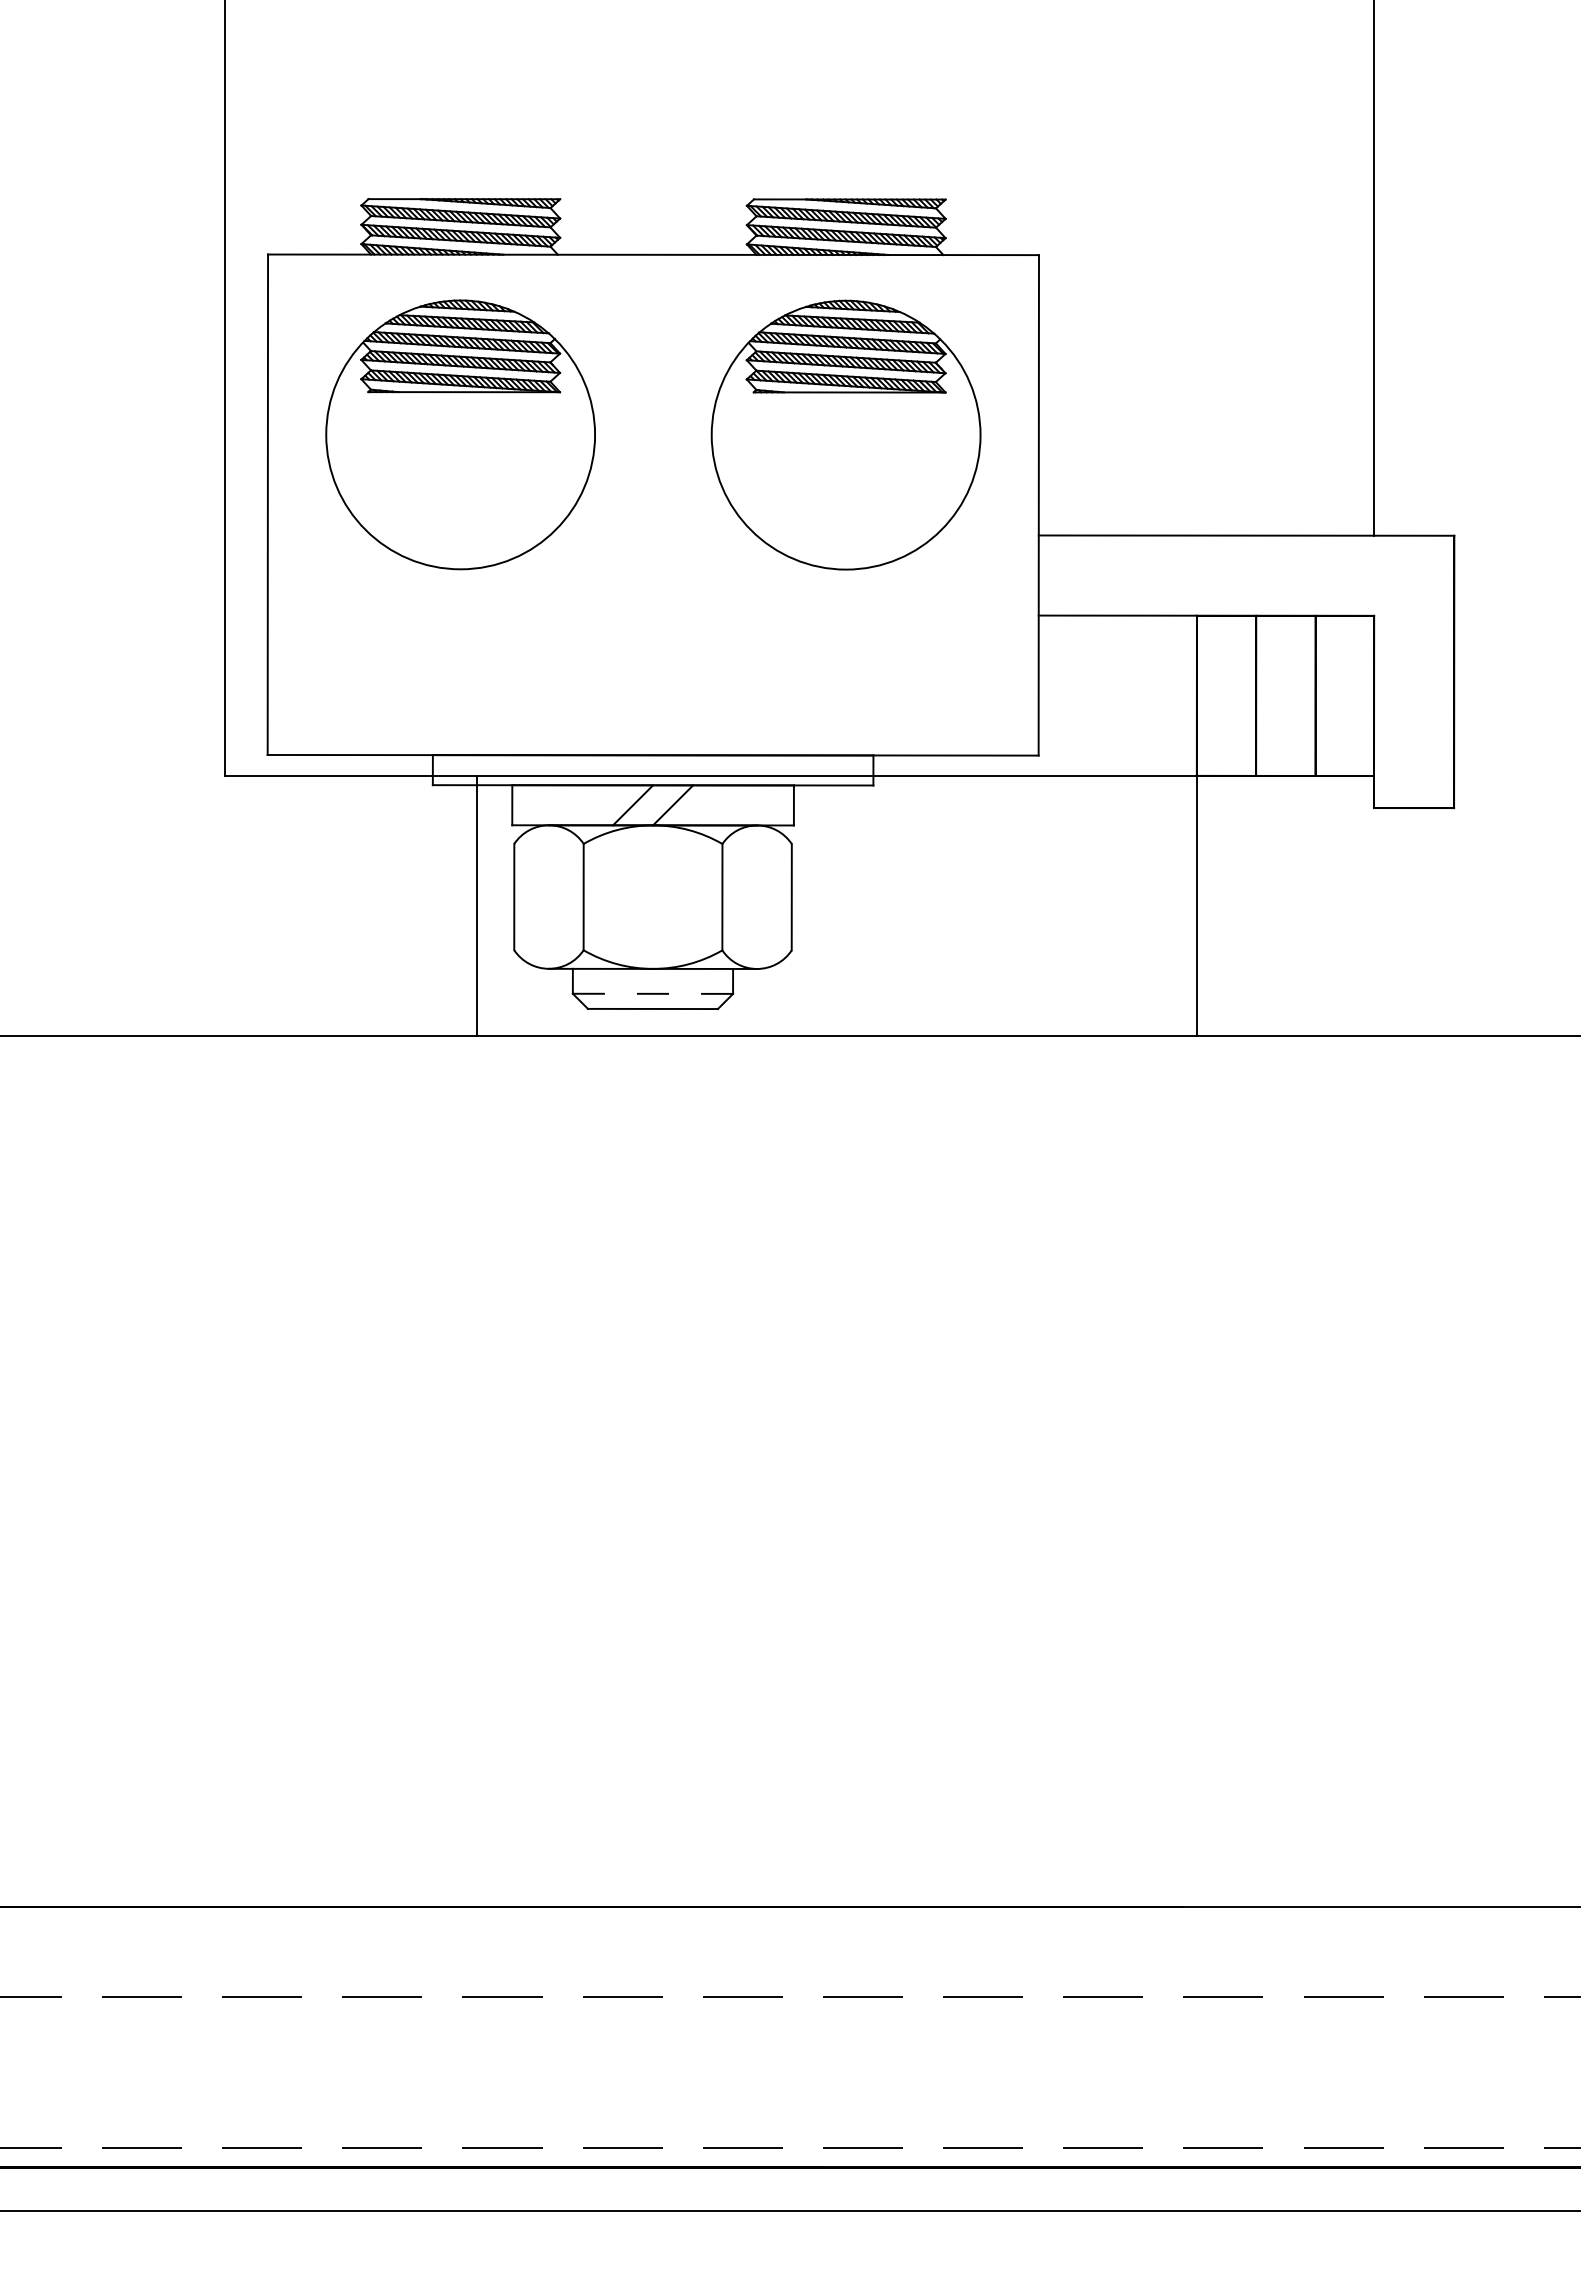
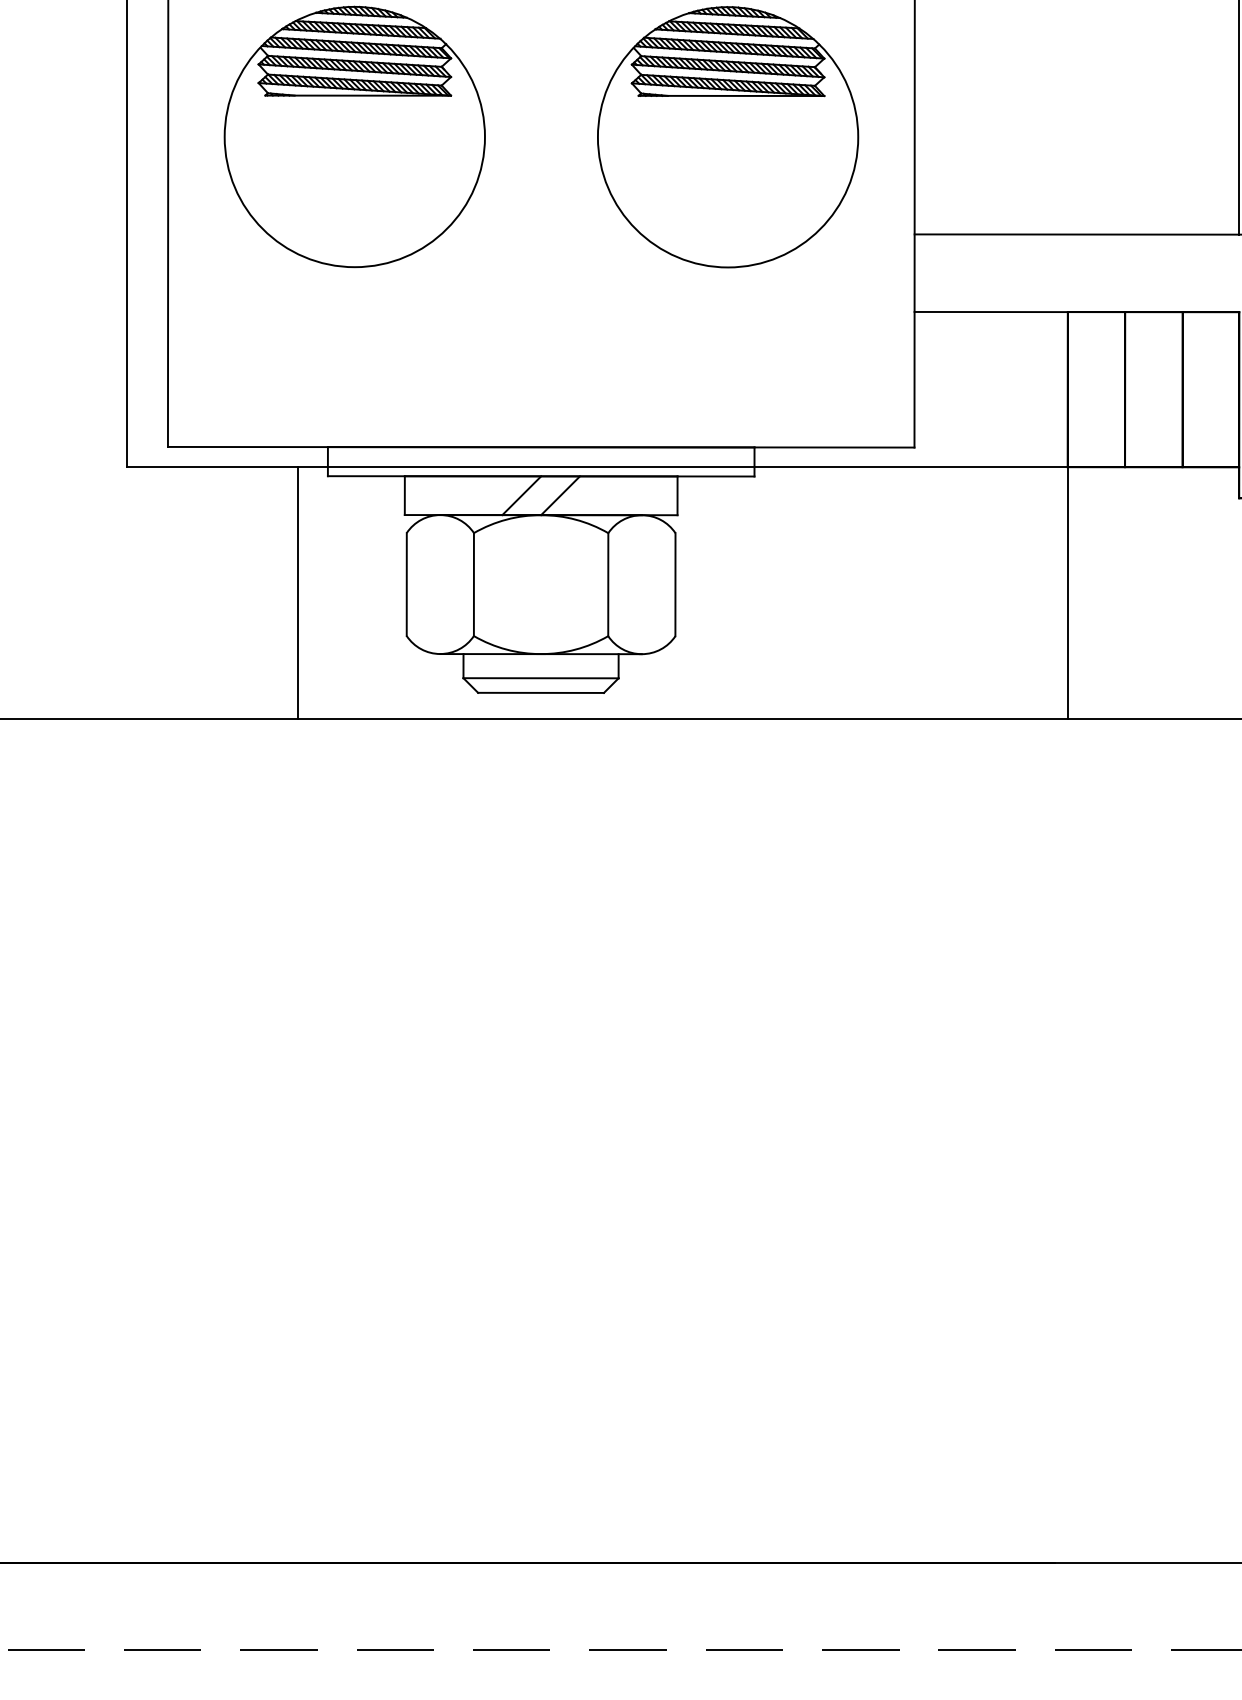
line: (477, 905) -> (298, 592), moved
line: (652, 993) -> (540, 677), dashed -> solid

